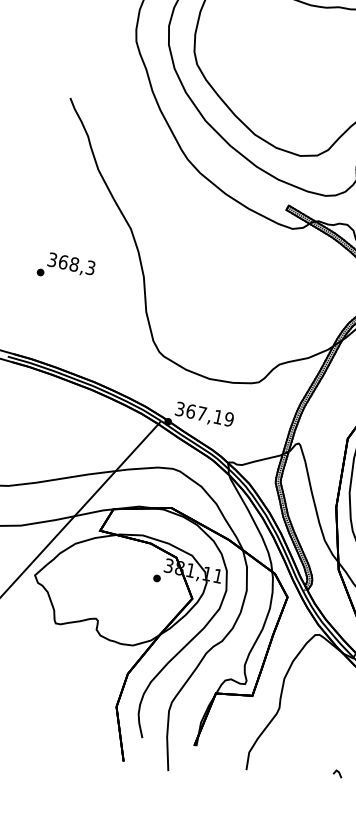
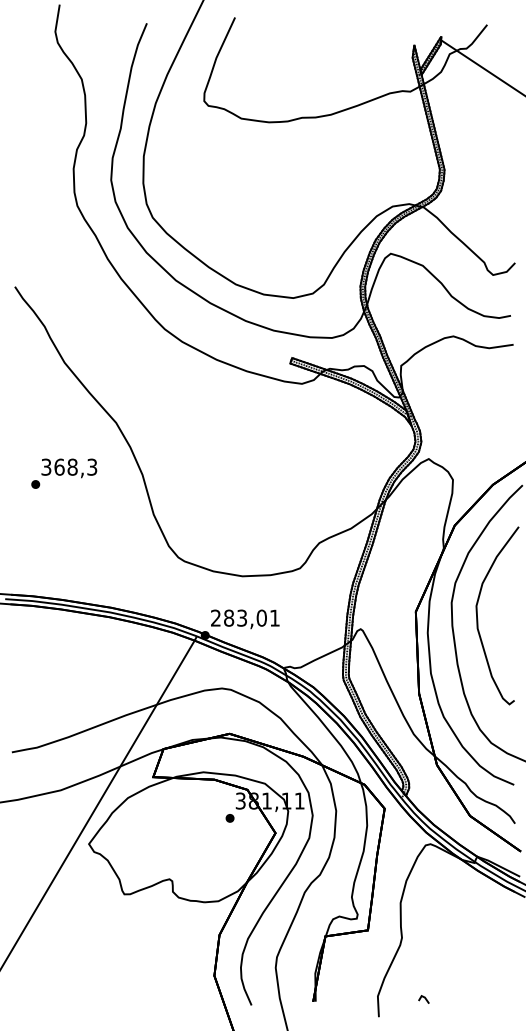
text: (66, 268) -> (64, 473), moved
text: (204, 413) -> (245, 617), 367,19 -> 283,01
part: (337, 773) -> (423, 999), moved

